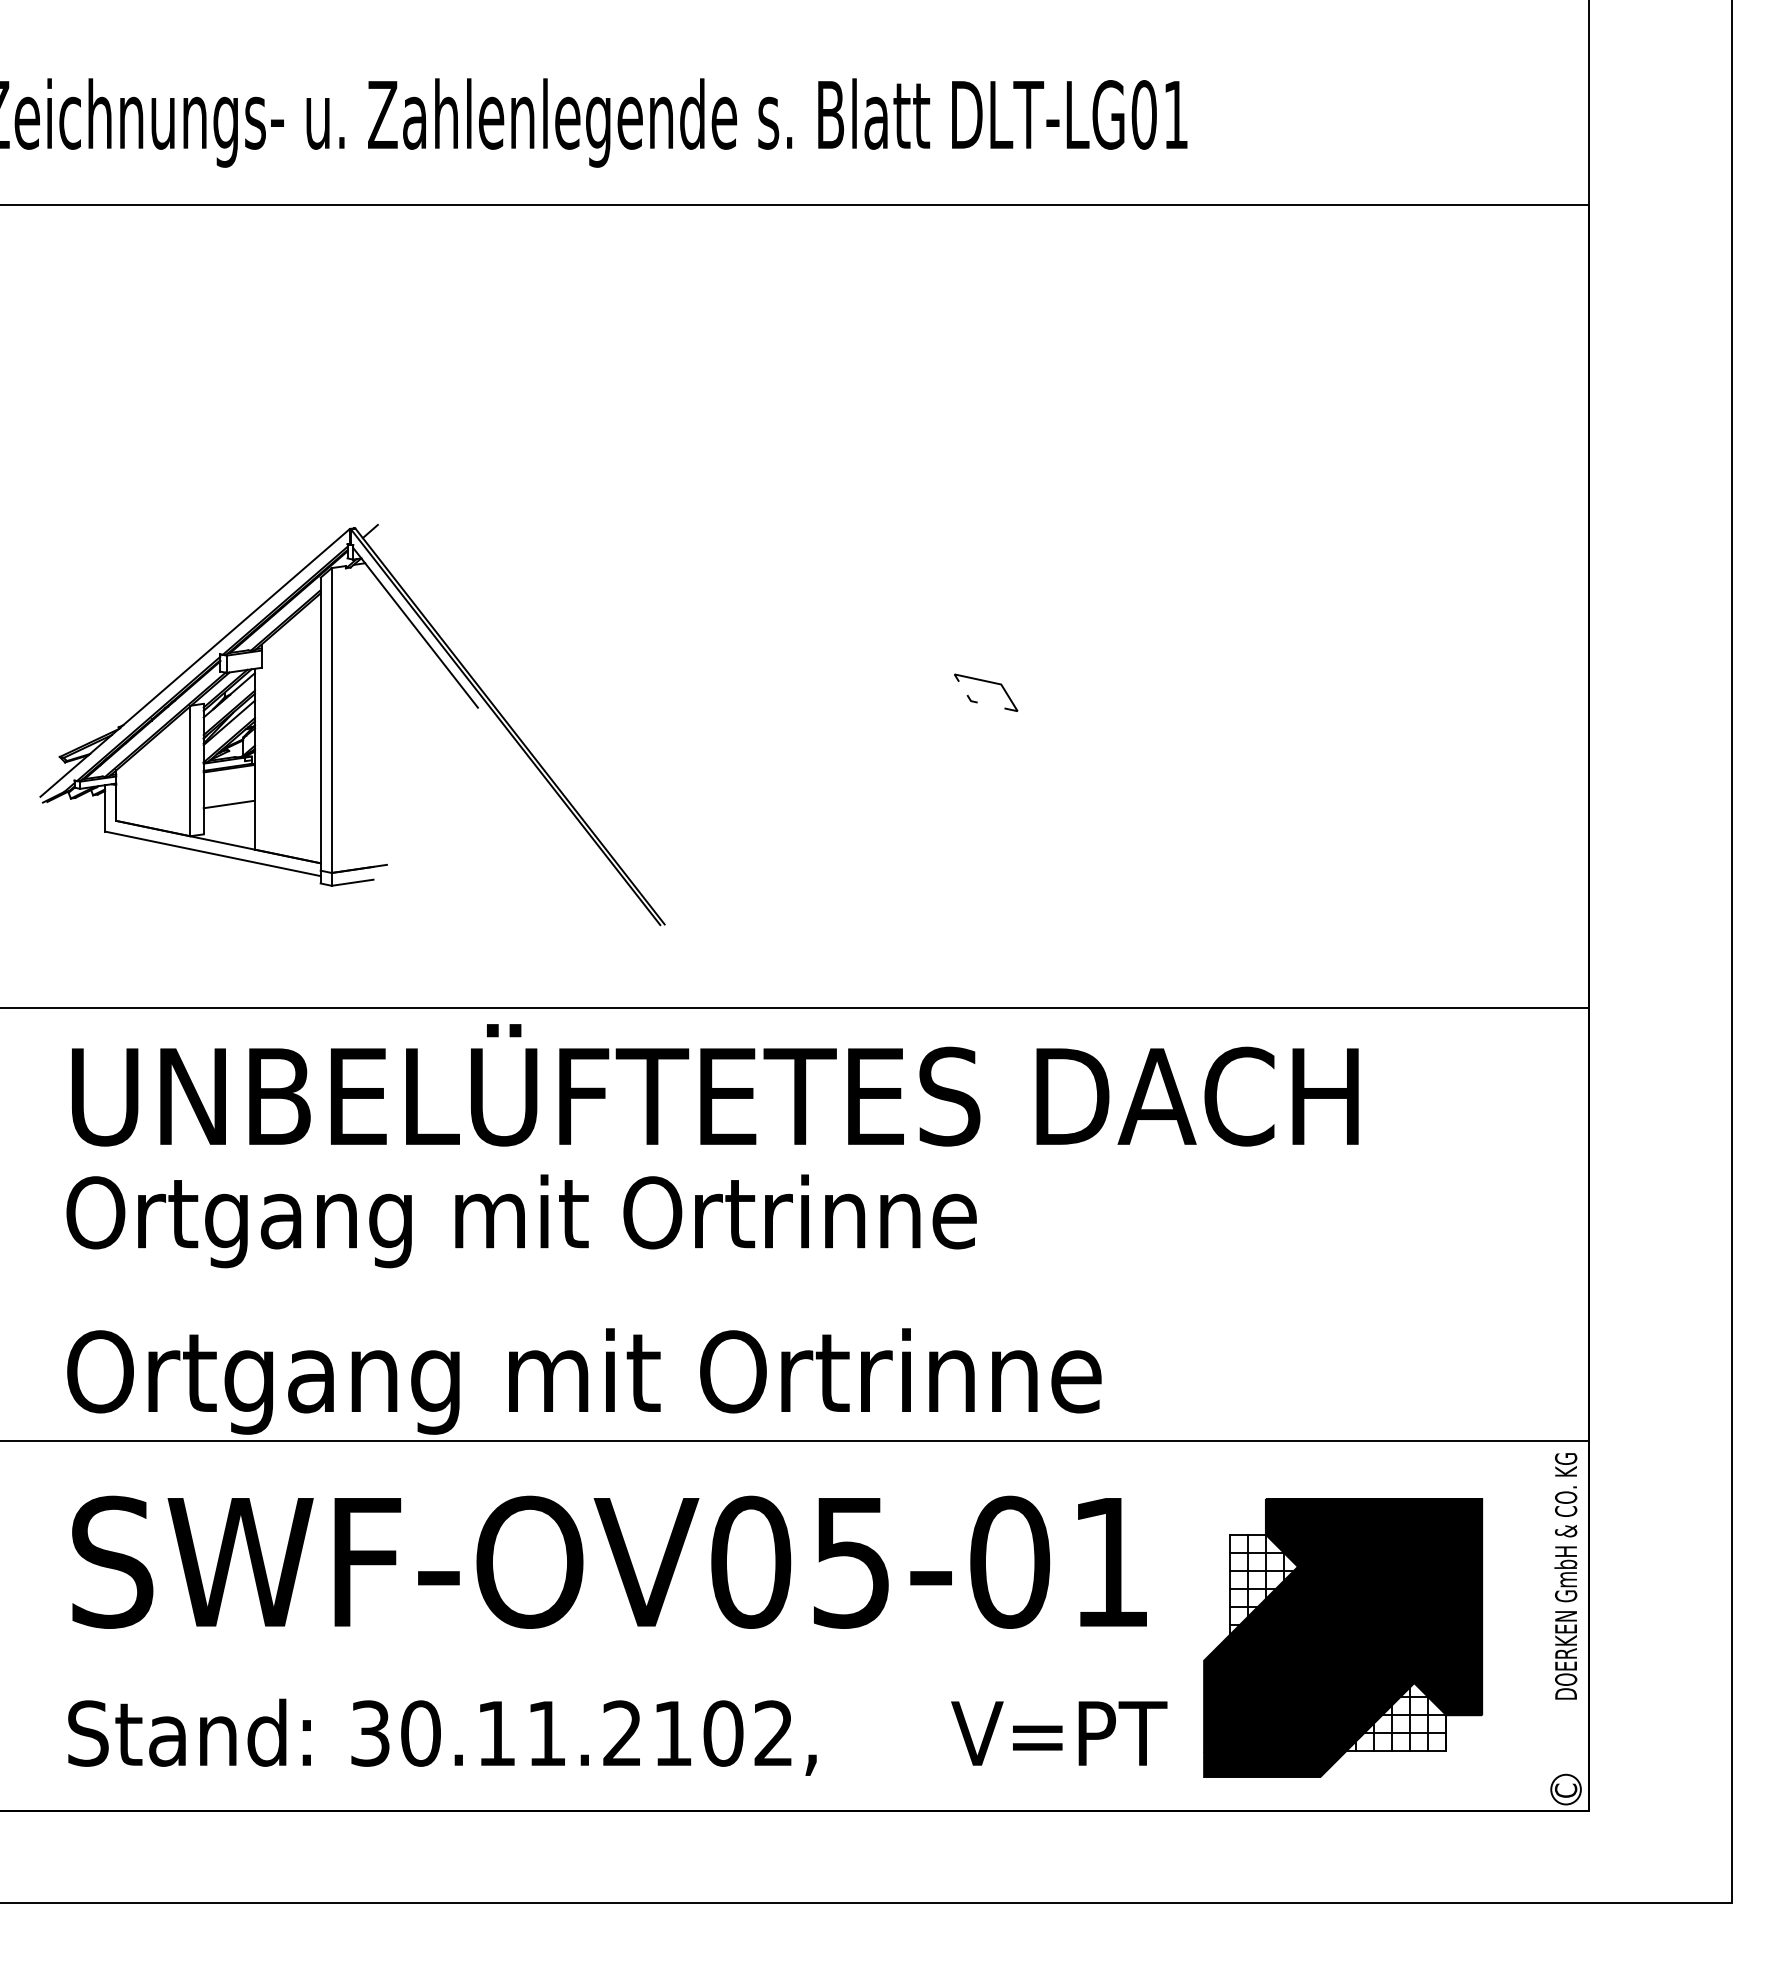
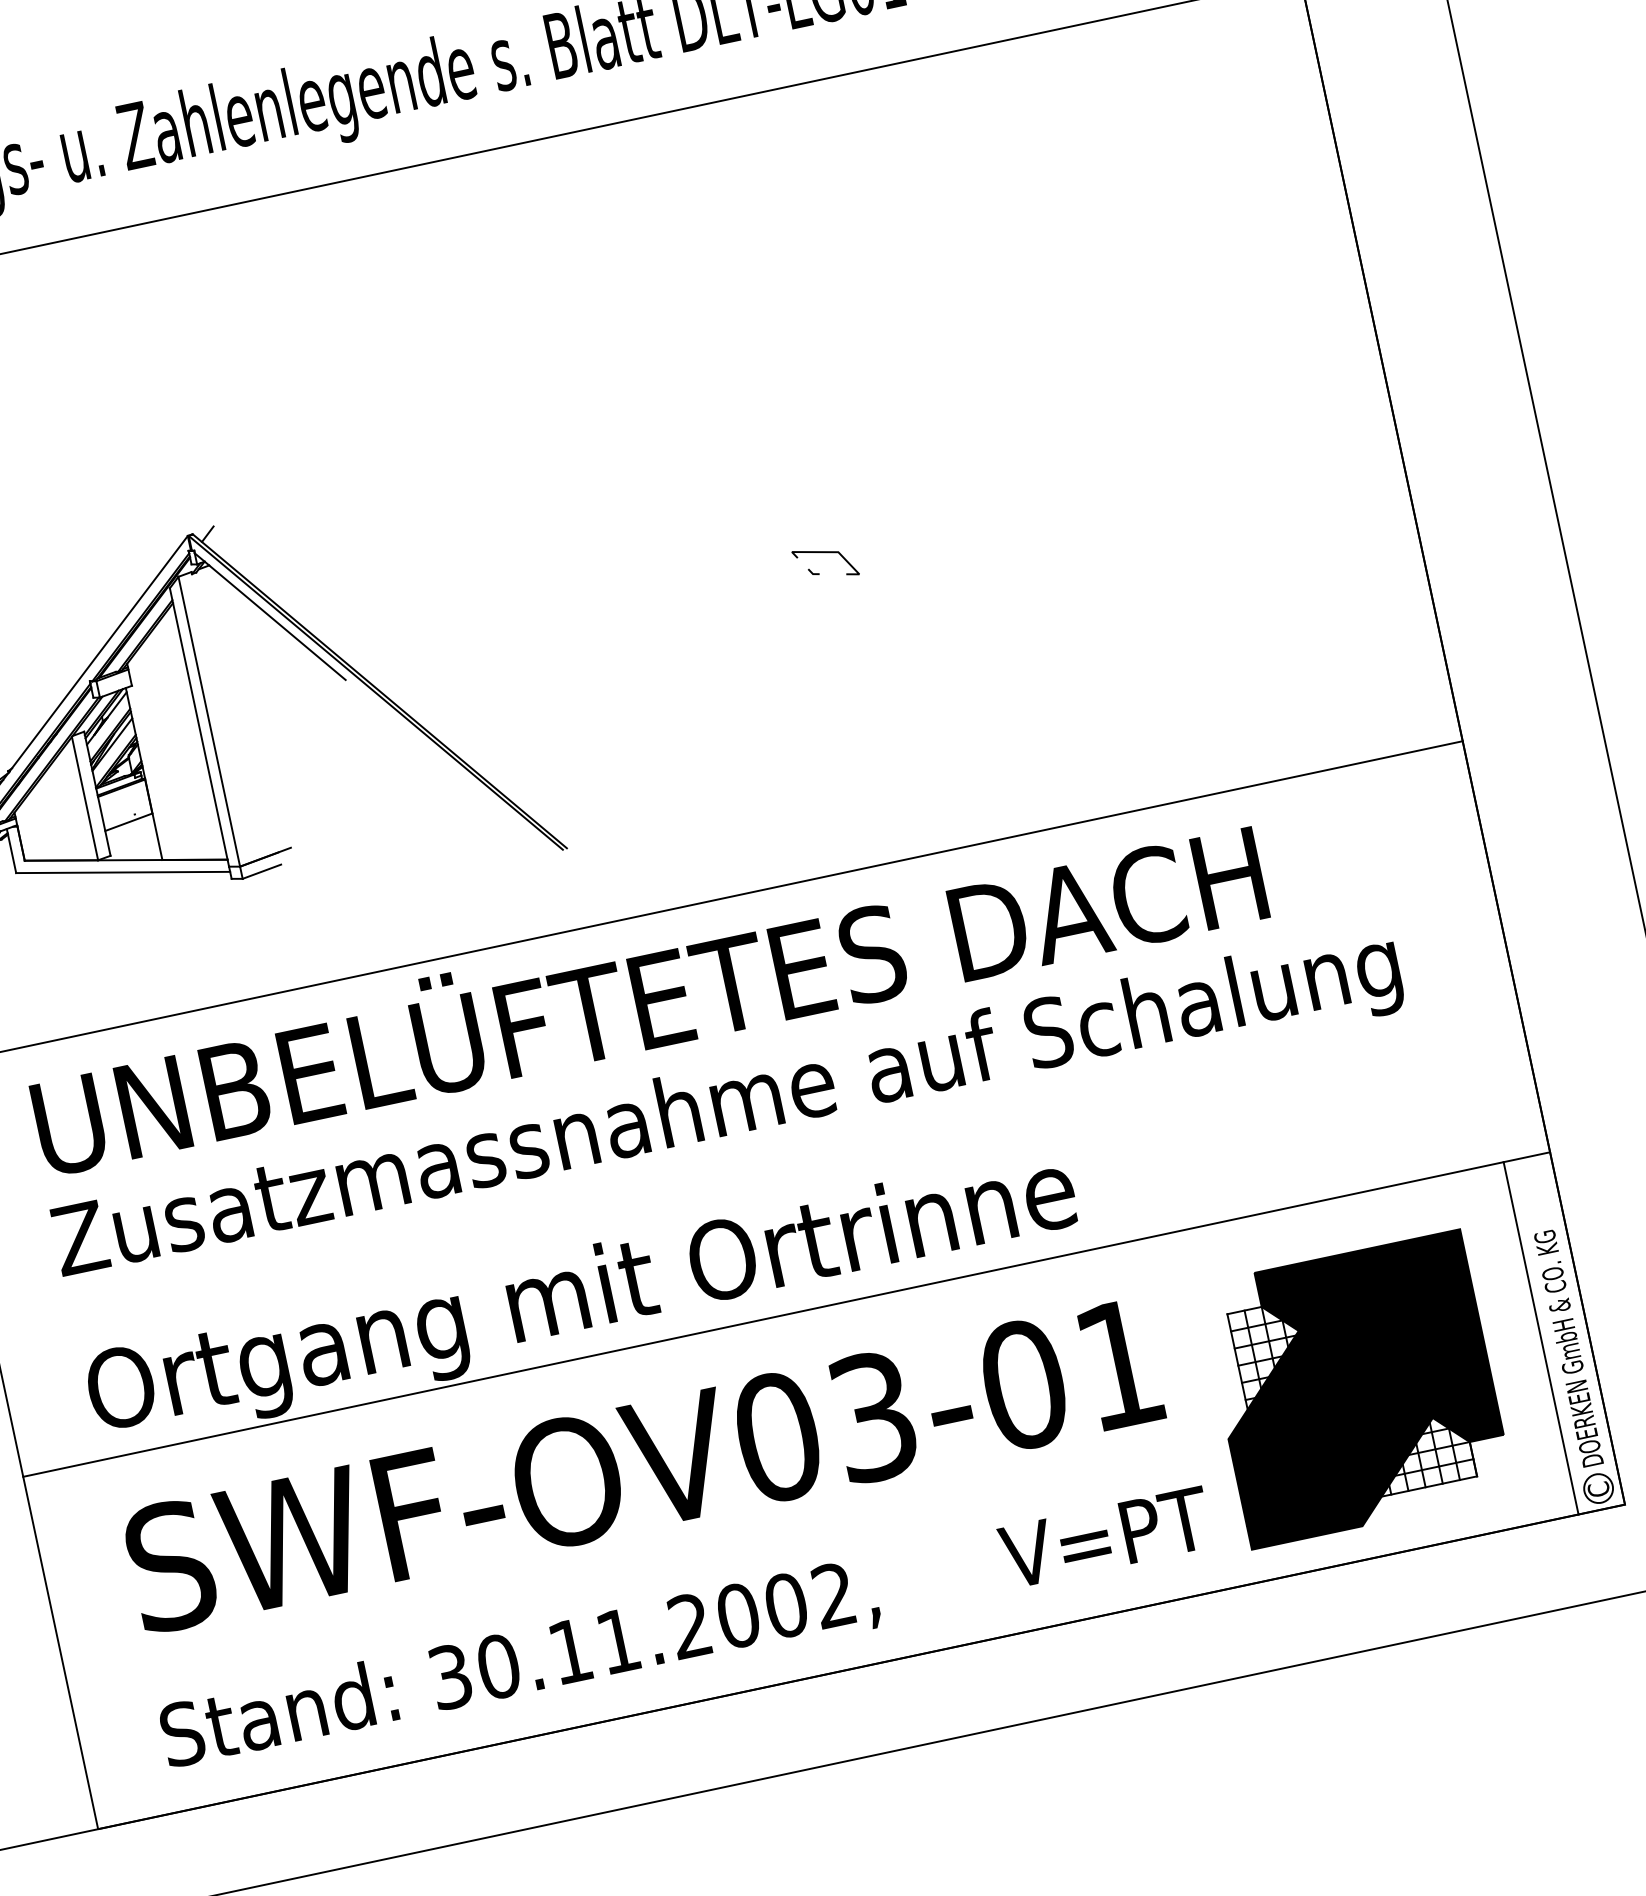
text: (770, 1221) -> (727, 1109), Ortgang mit Ortrinne -> Zusatzmassnahme auf Schalung
text: (851, 1561) -> (873, 1416), SWF-OV05-01 -> SWF-OV03-01
text: (1565, 1576) -> (1568, 1348), moved
line: (1540, 1625) -> (1541, 1337), added
text: (673, 1733) -> (738, 1615), 30.11.2102, -> 30.11.2002,

